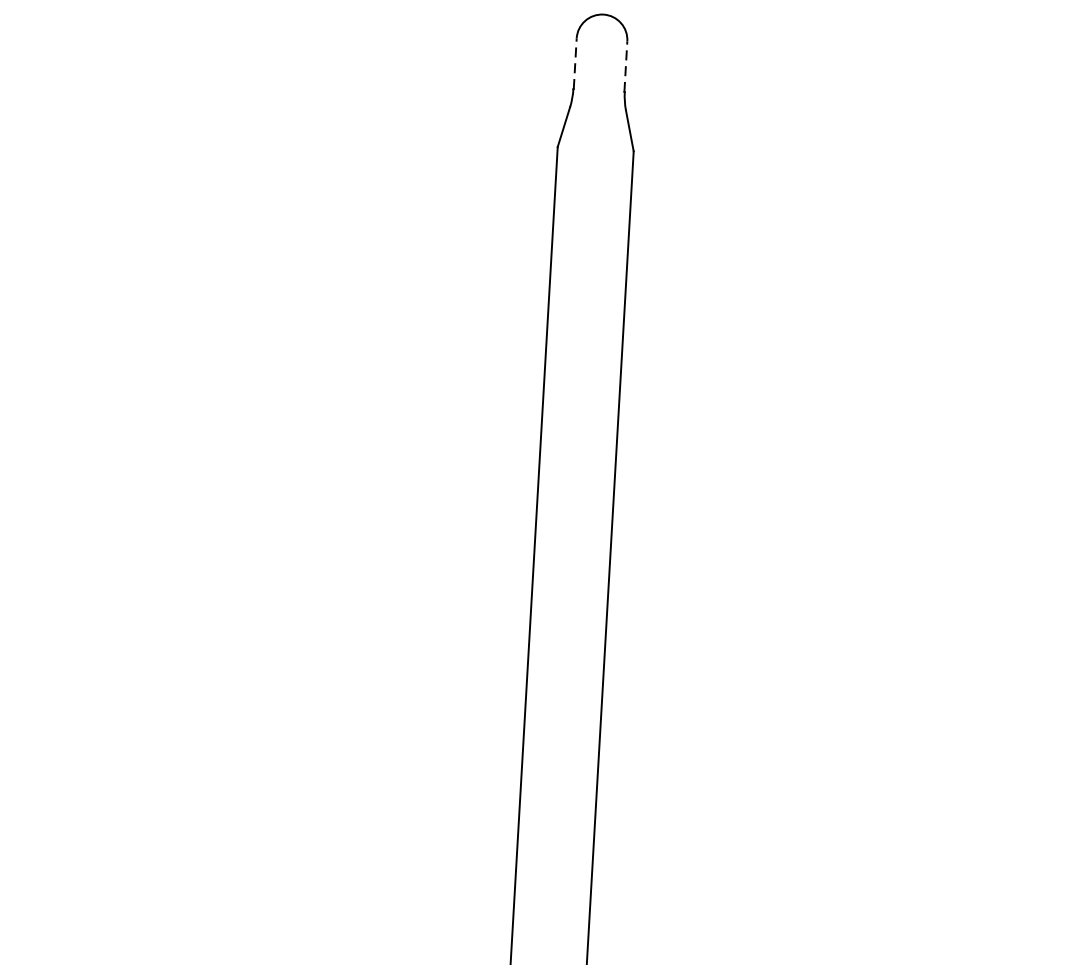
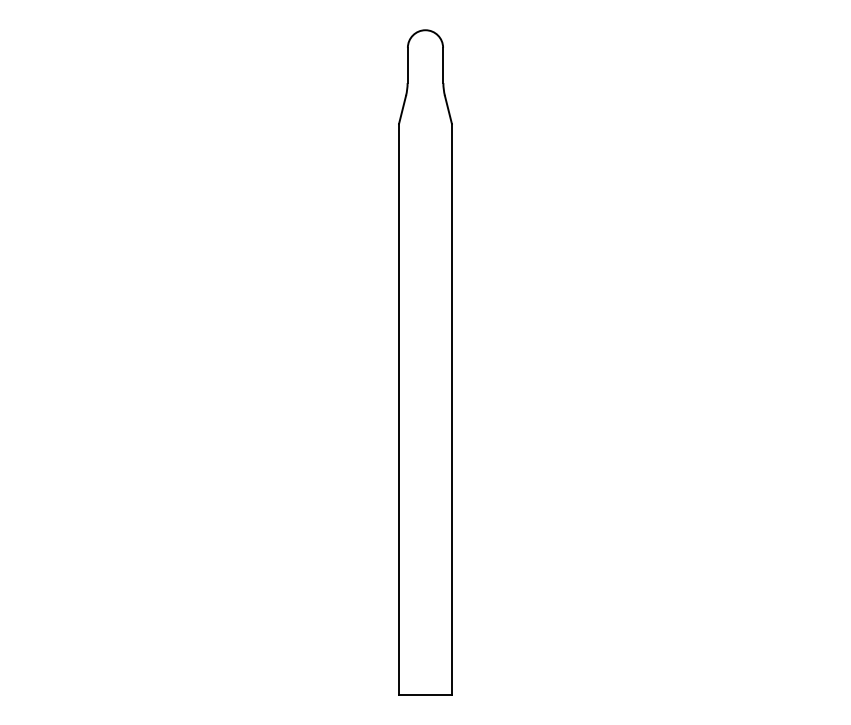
line: (574, 63) -> (407, 65), dashed -> solid
line: (626, 66) -> (443, 65), dashed -> solid

